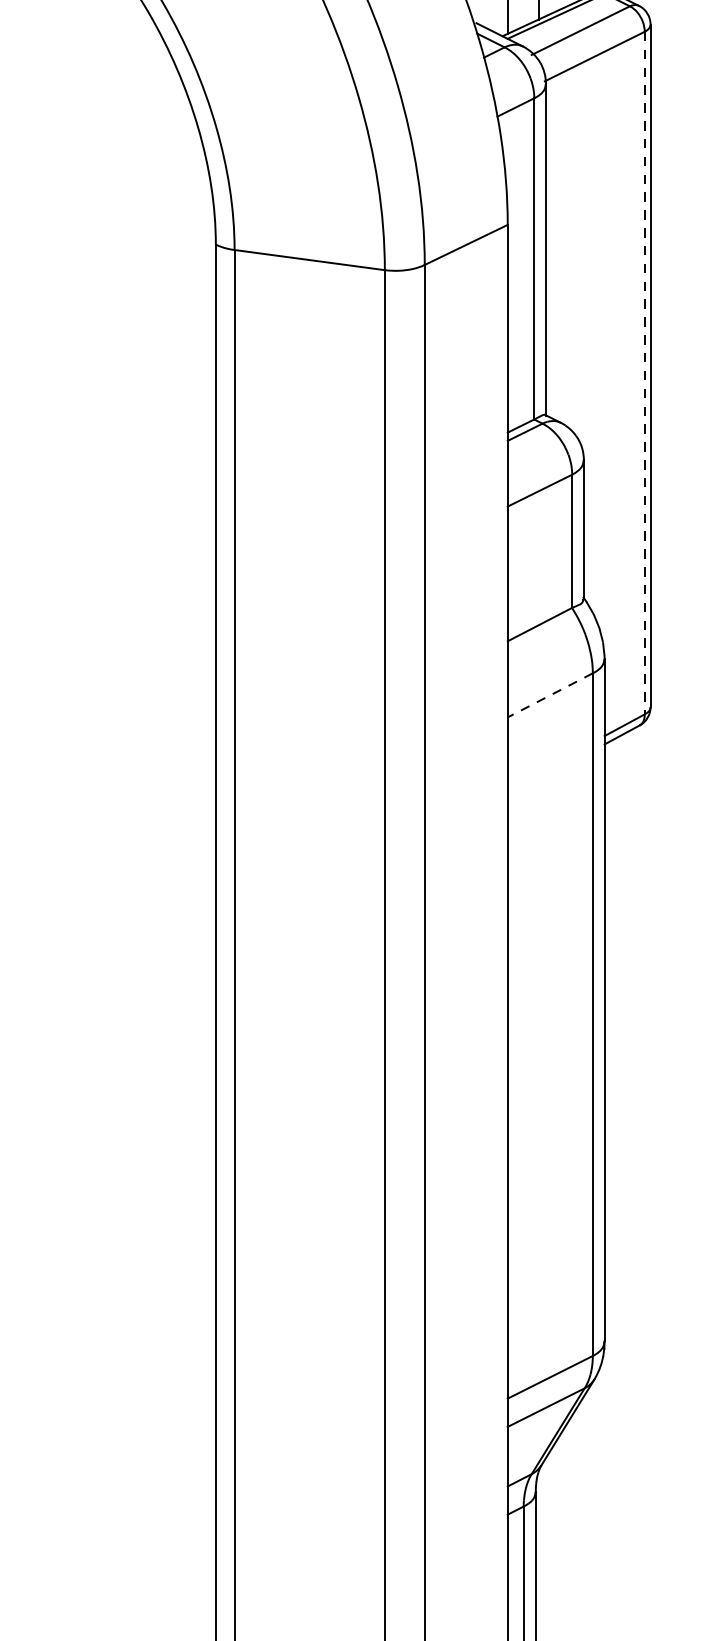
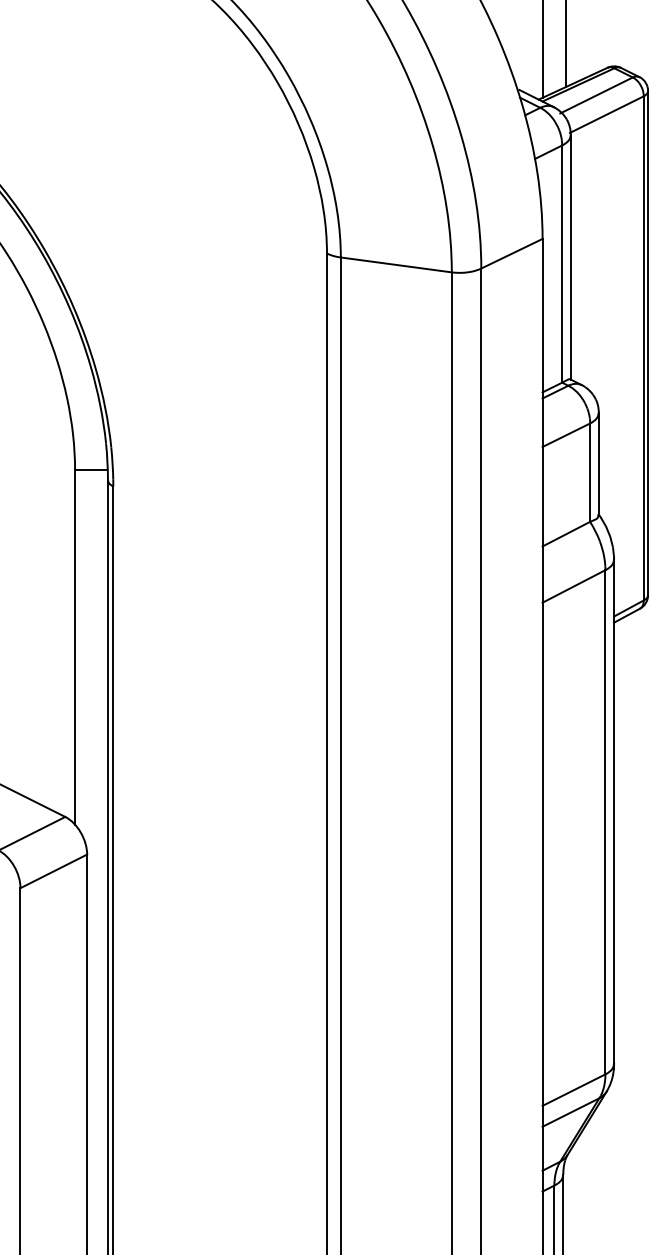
line: (644, 373) -> (643, 348), dashed -> solid
line: (549, 695) -> (573, 586), dashed -> solid

